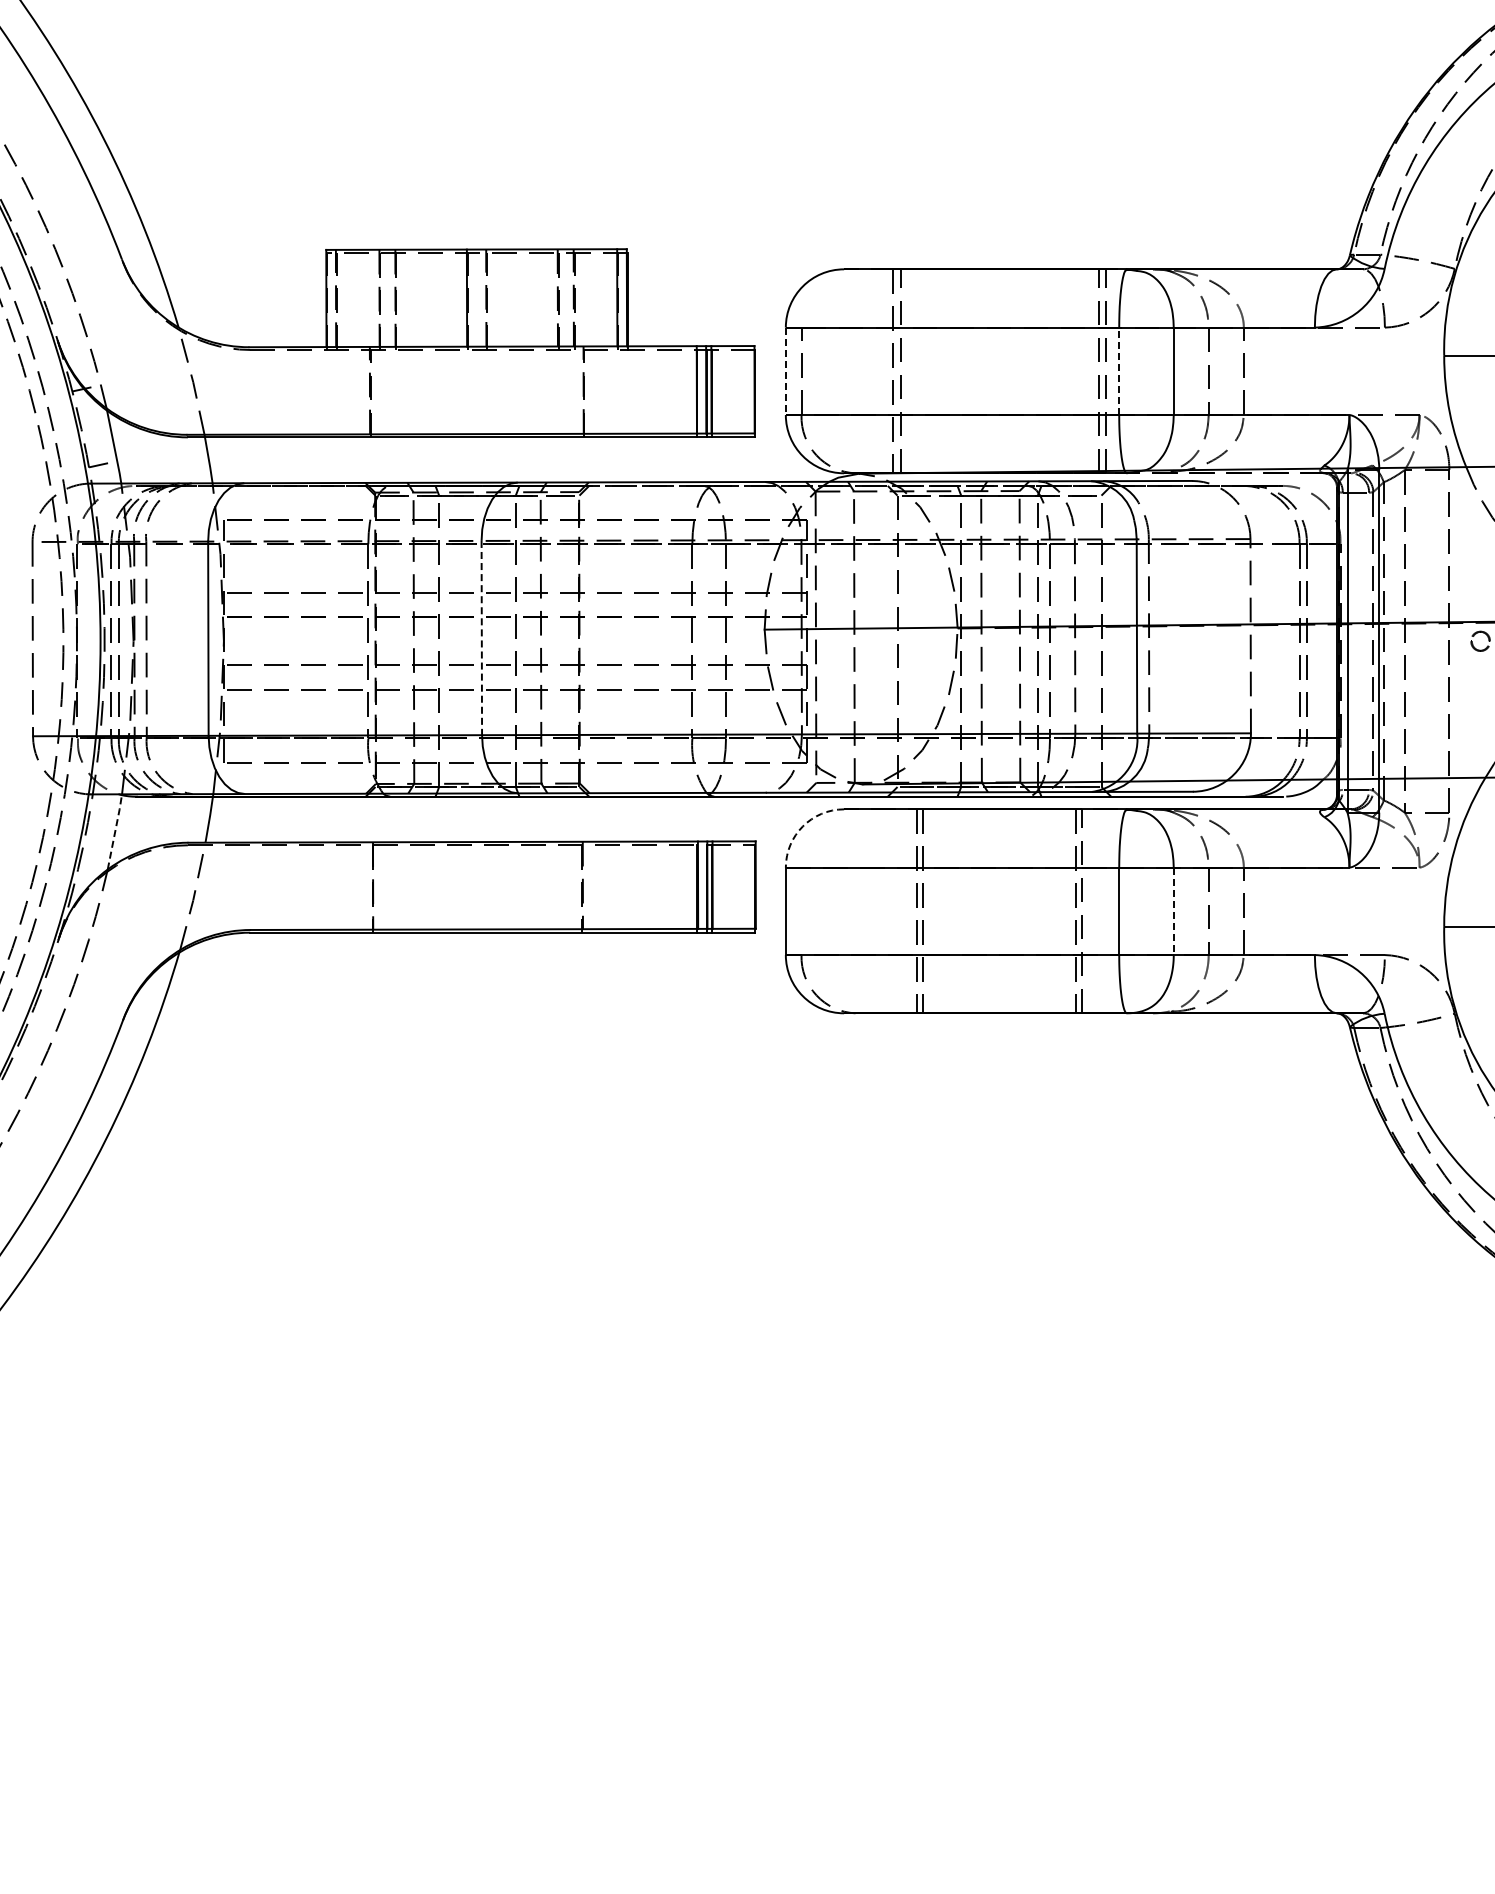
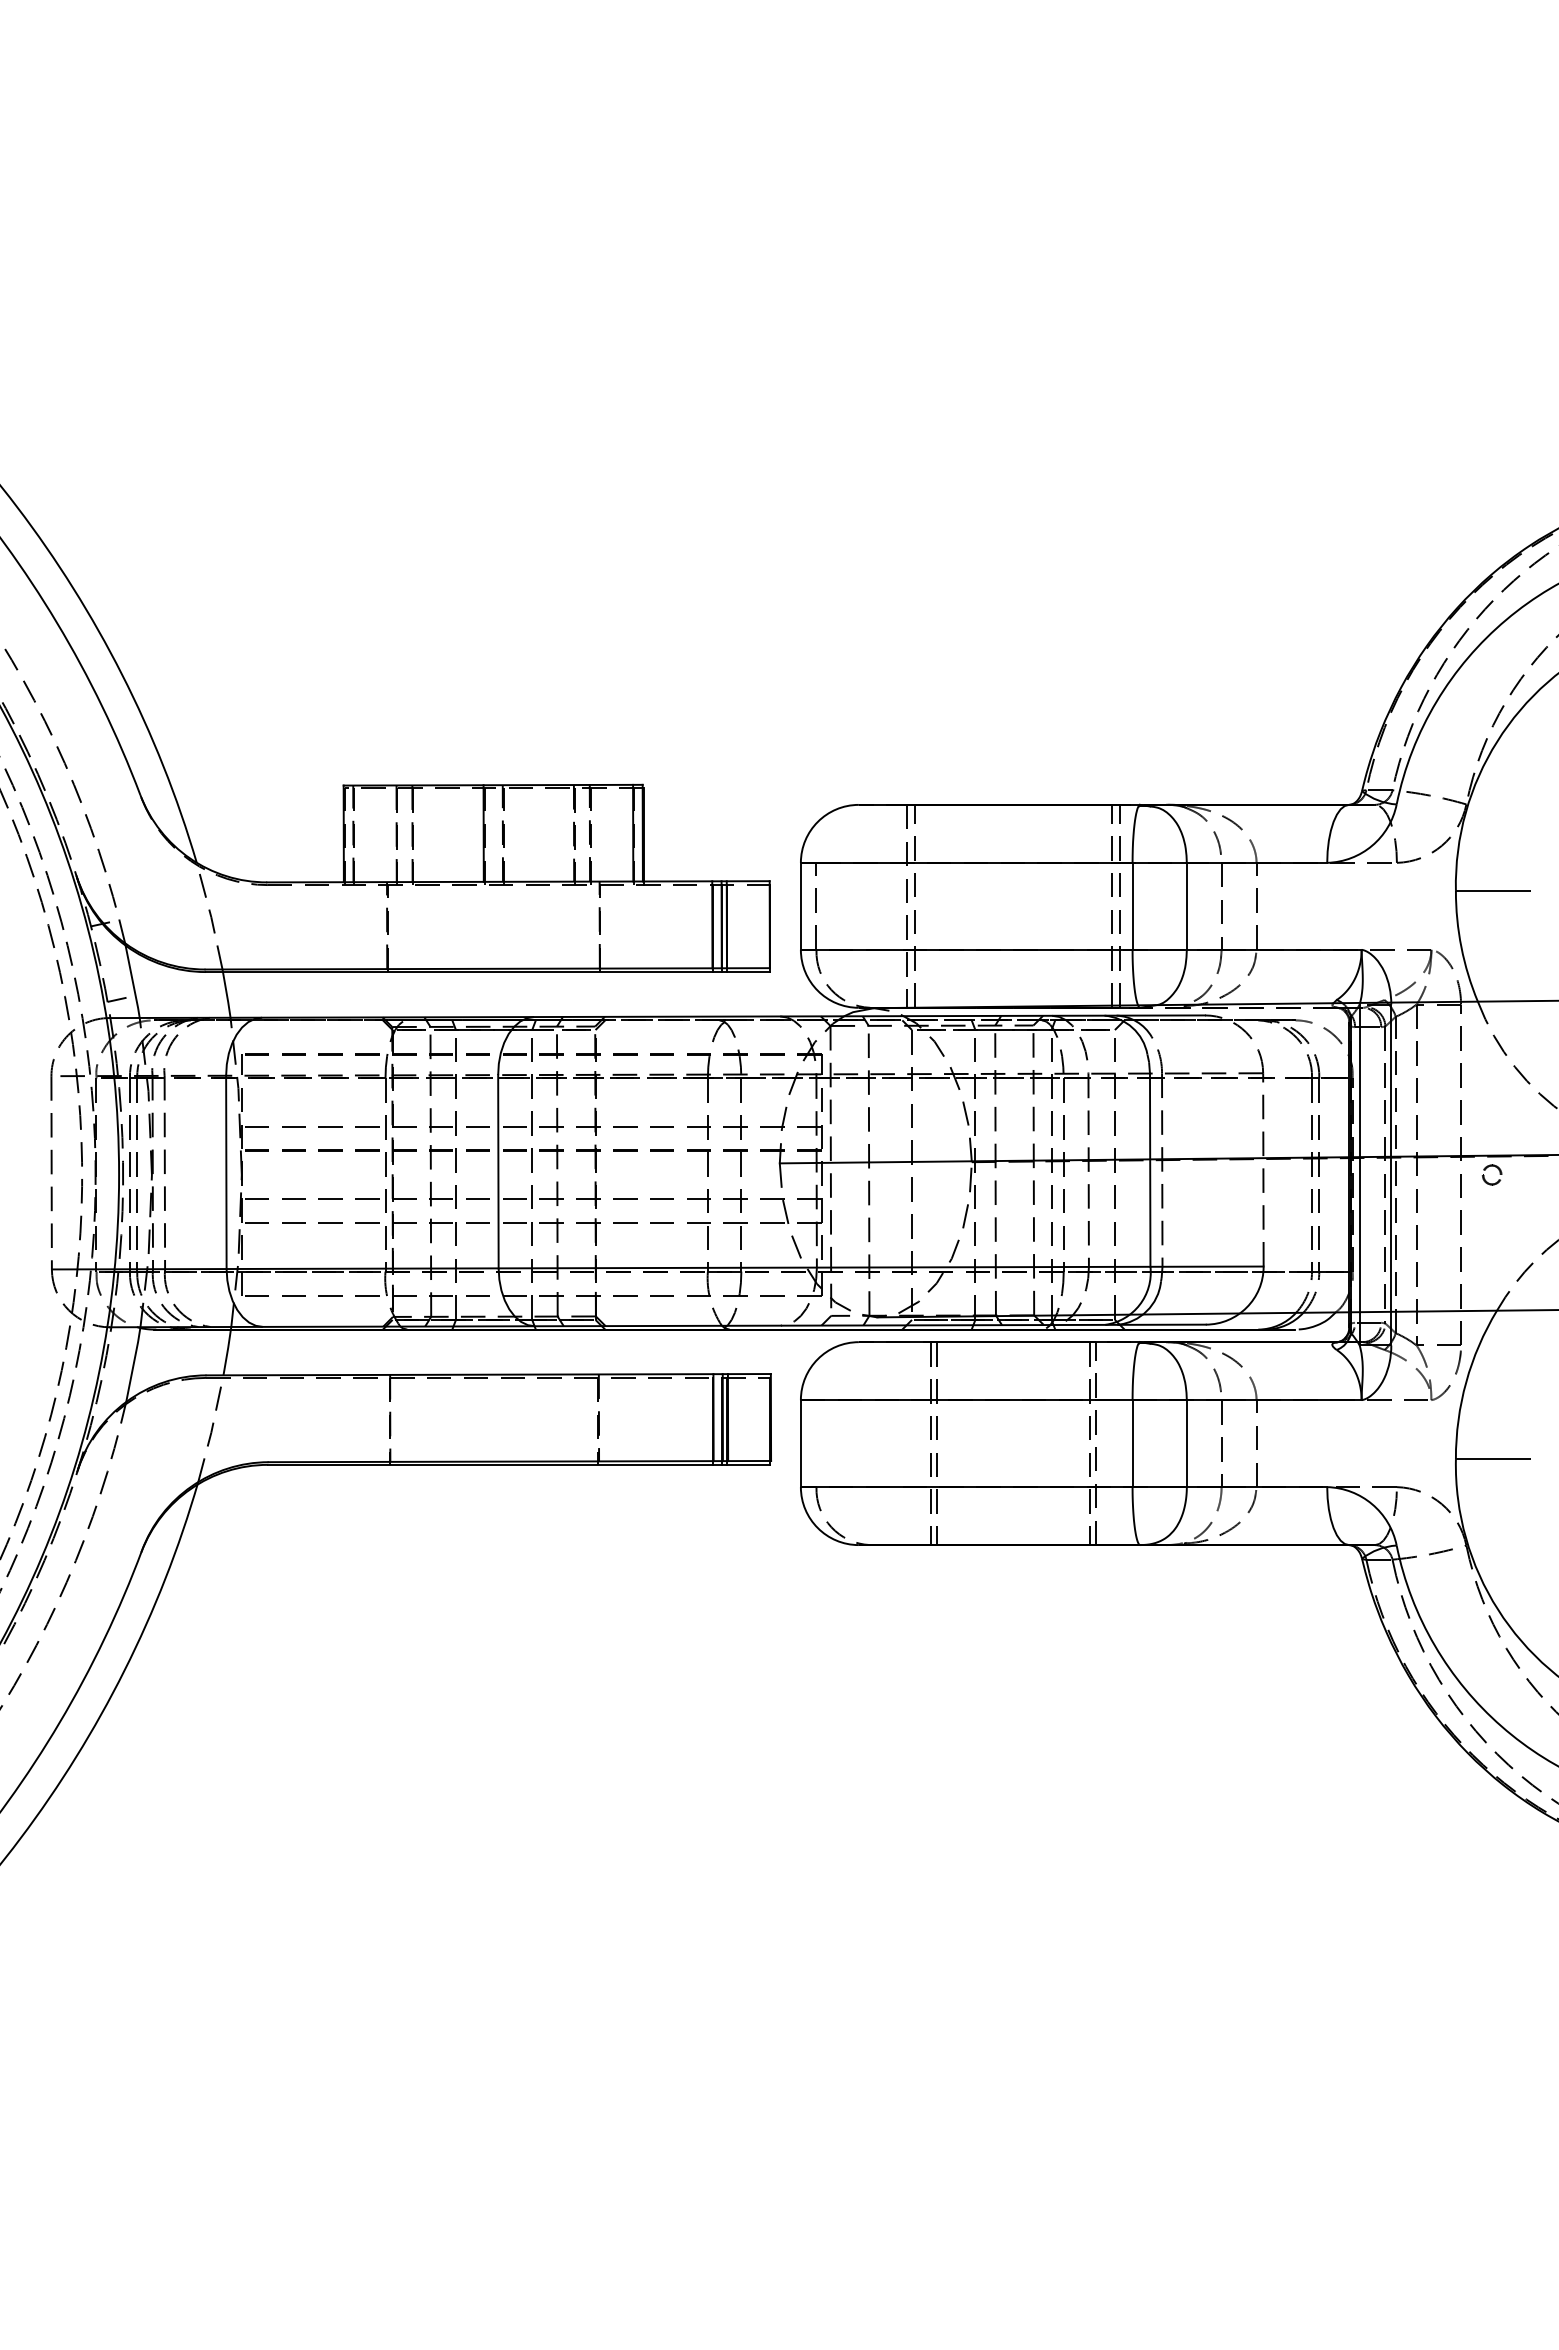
line: (1119, 370) -> (1132, 905), dashed -> solid
line: (785, 371) -> (800, 906), dashed -> solid
line: (481, 637) -> (498, 1171), dashed -> solid
arc: (802, 826) -> (817, 1359), dashed -> solid
line: (115, 831) -> (133, 1364), dashed -> solid
line: (1173, 912) -> (1186, 1444), dashed -> solid

